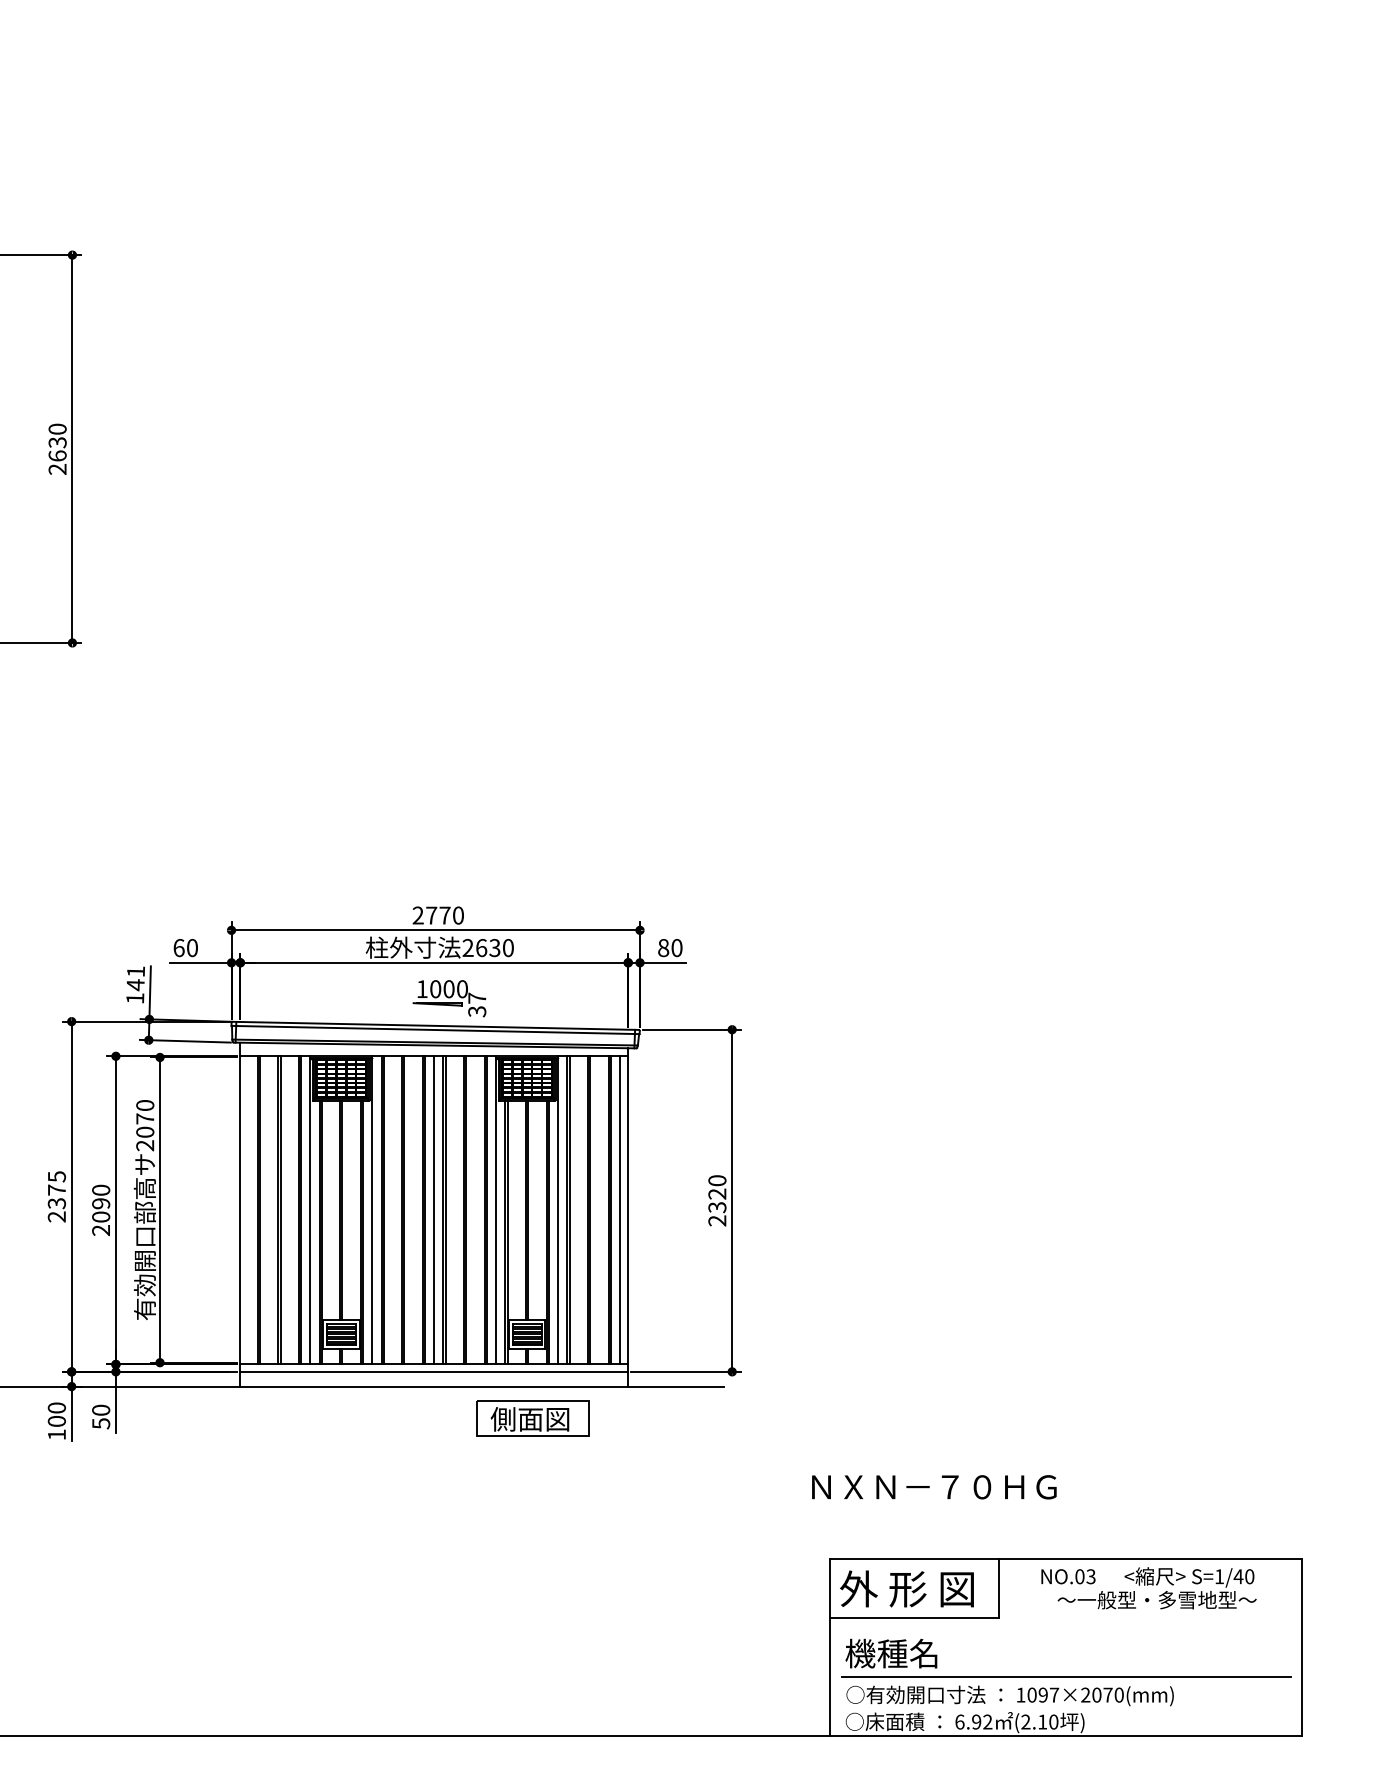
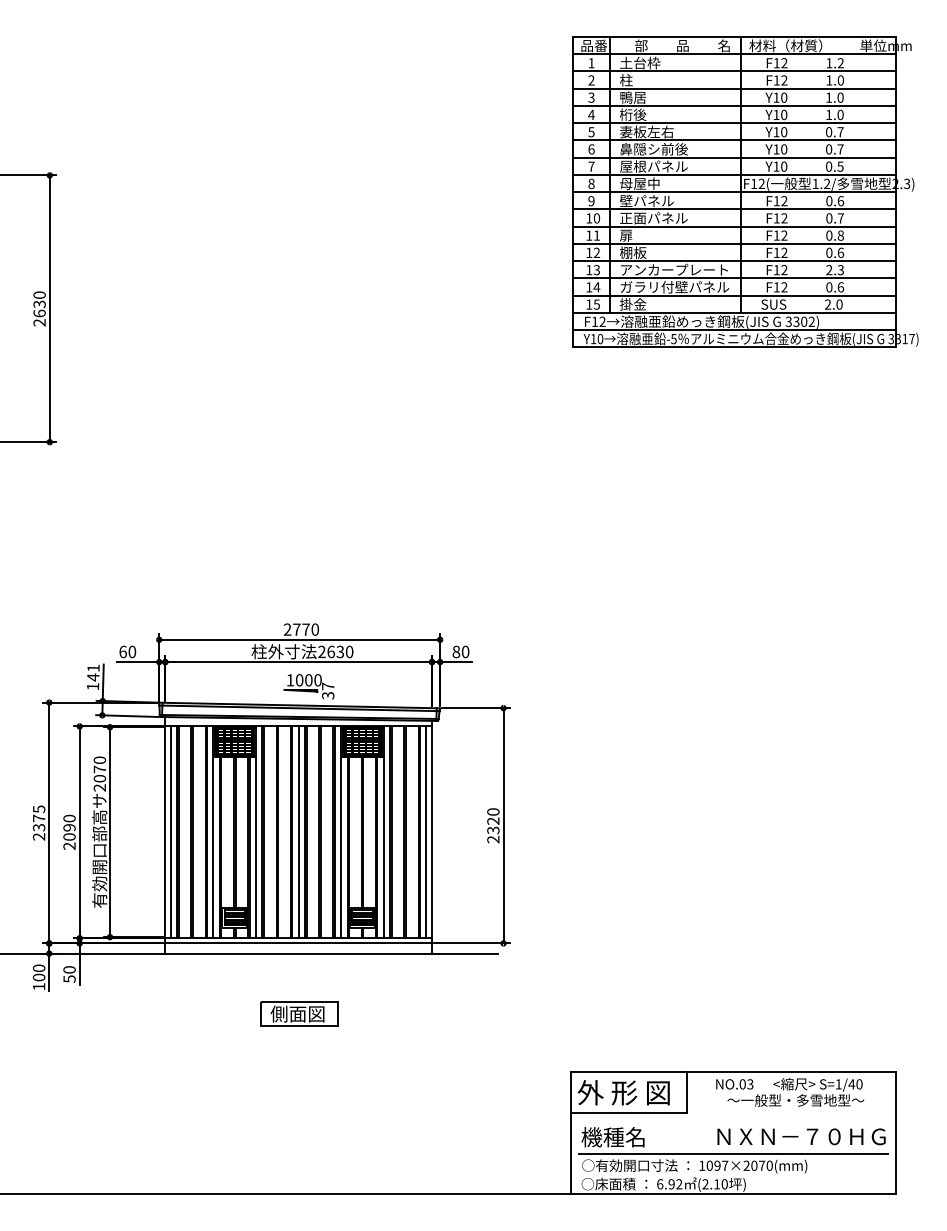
part: (1083, 278) -> (745, 191), added
line: (247, 1210) -> (170, 832), added
part: (532, 1418) -> (299, 1013), moved
text: (934, 1486) -> (801, 1136), moved

